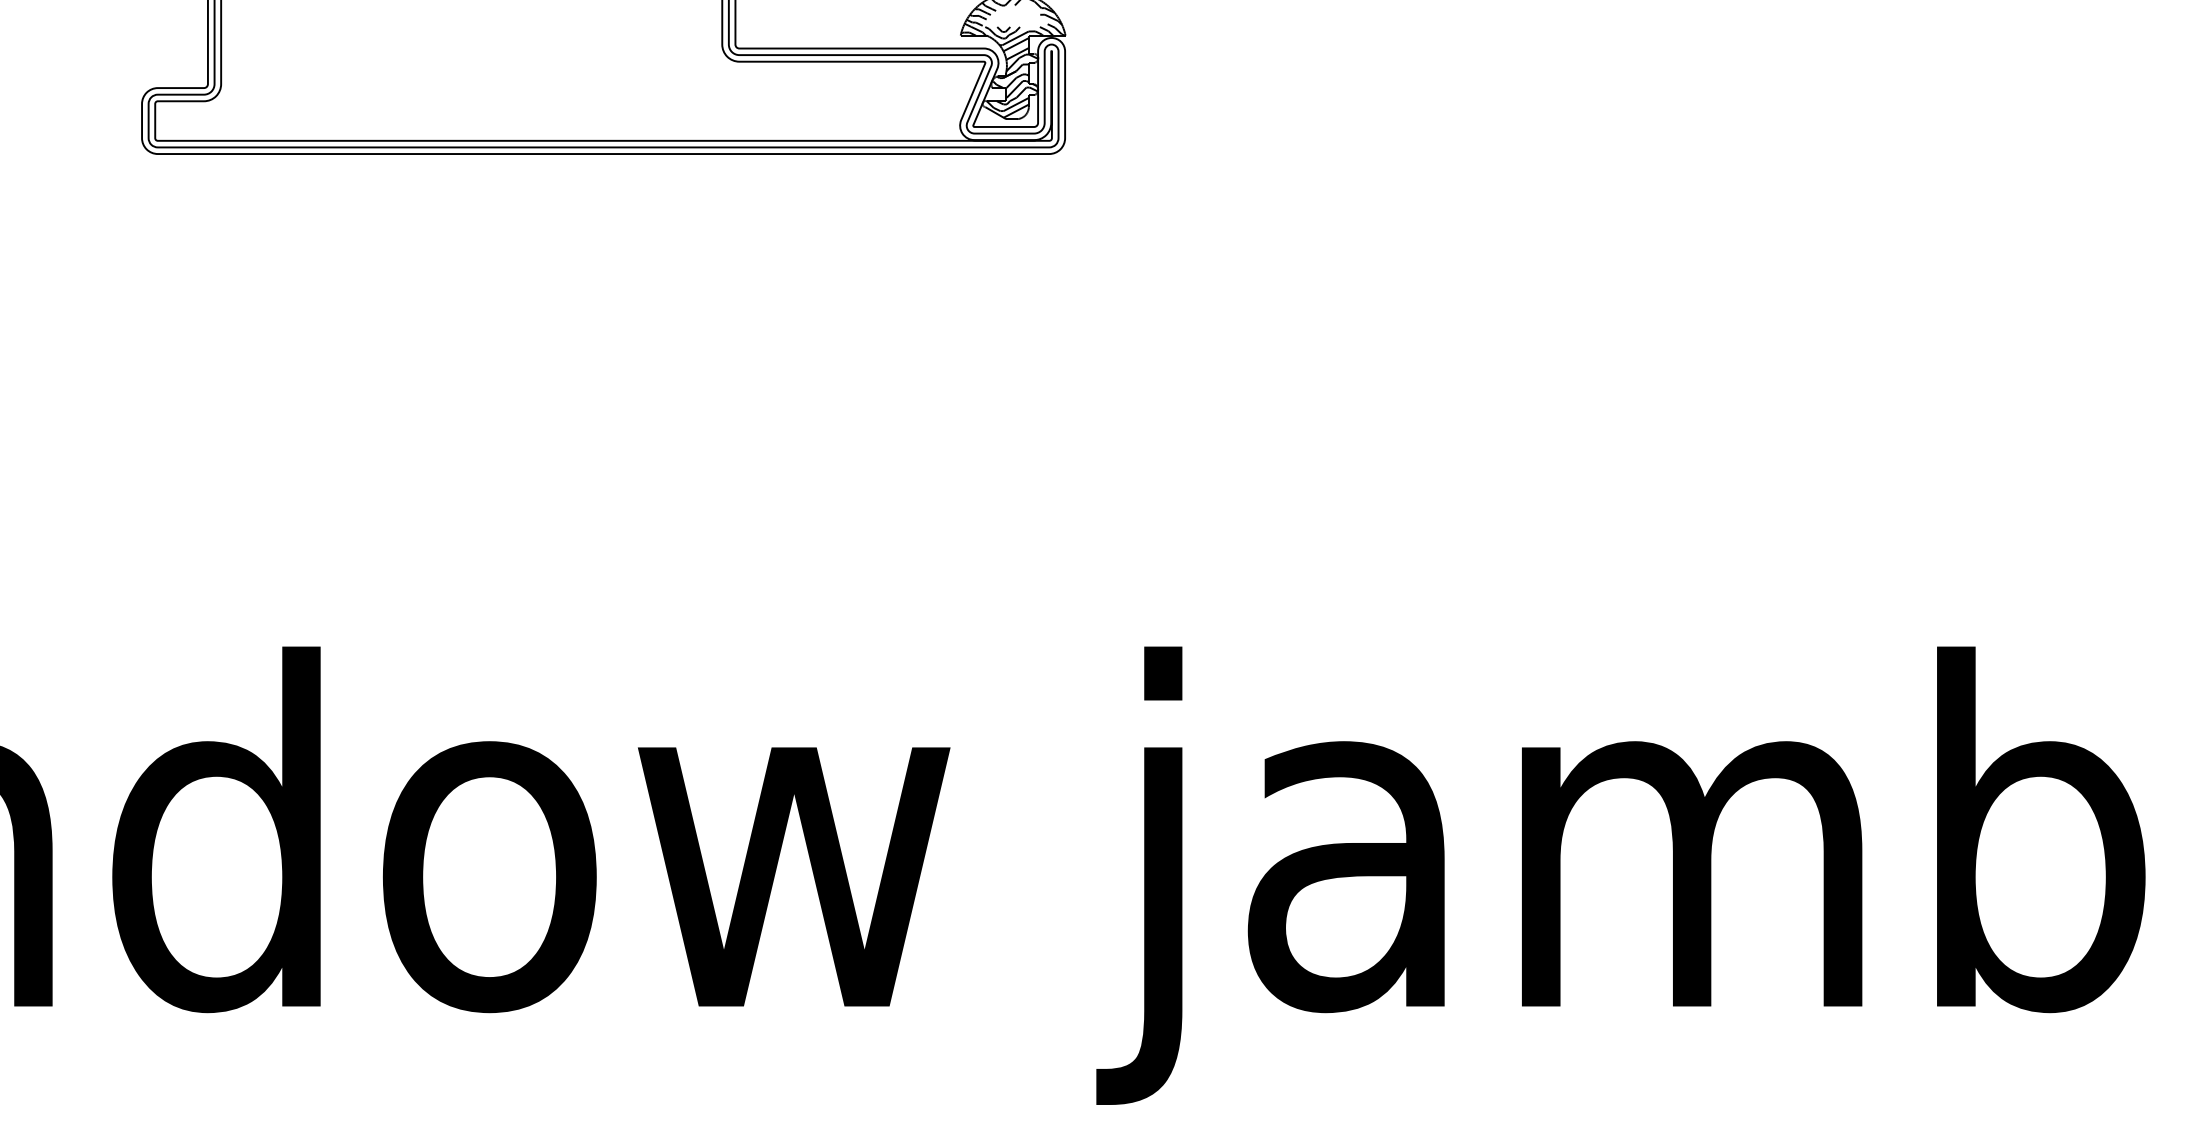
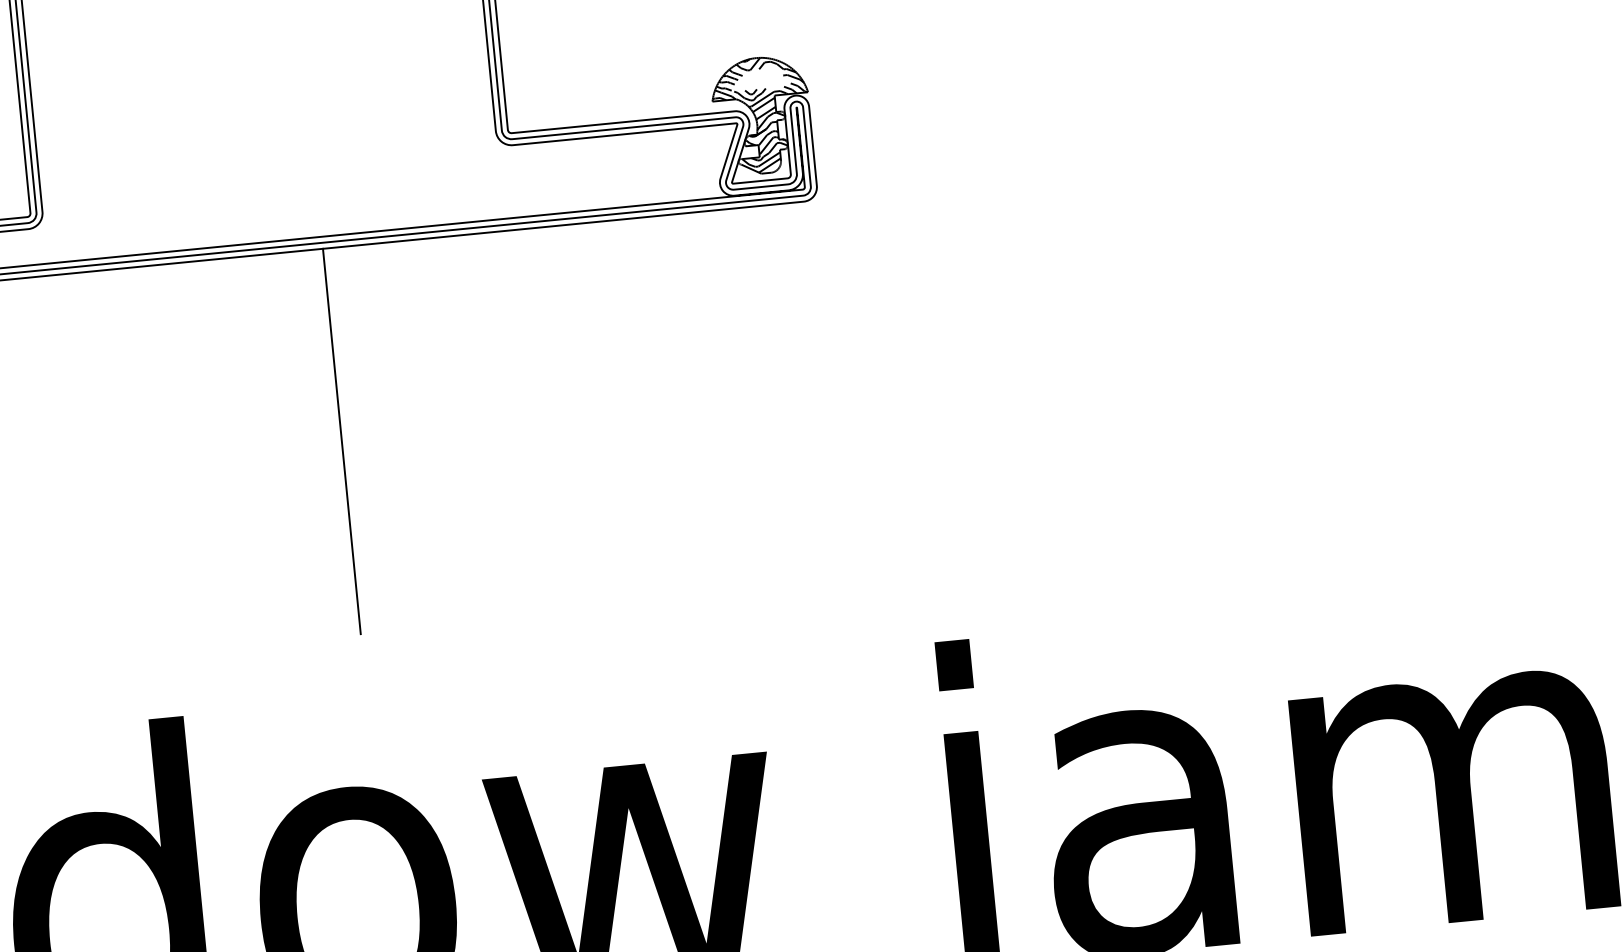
line: (521, 365) -> (341, 441), added

